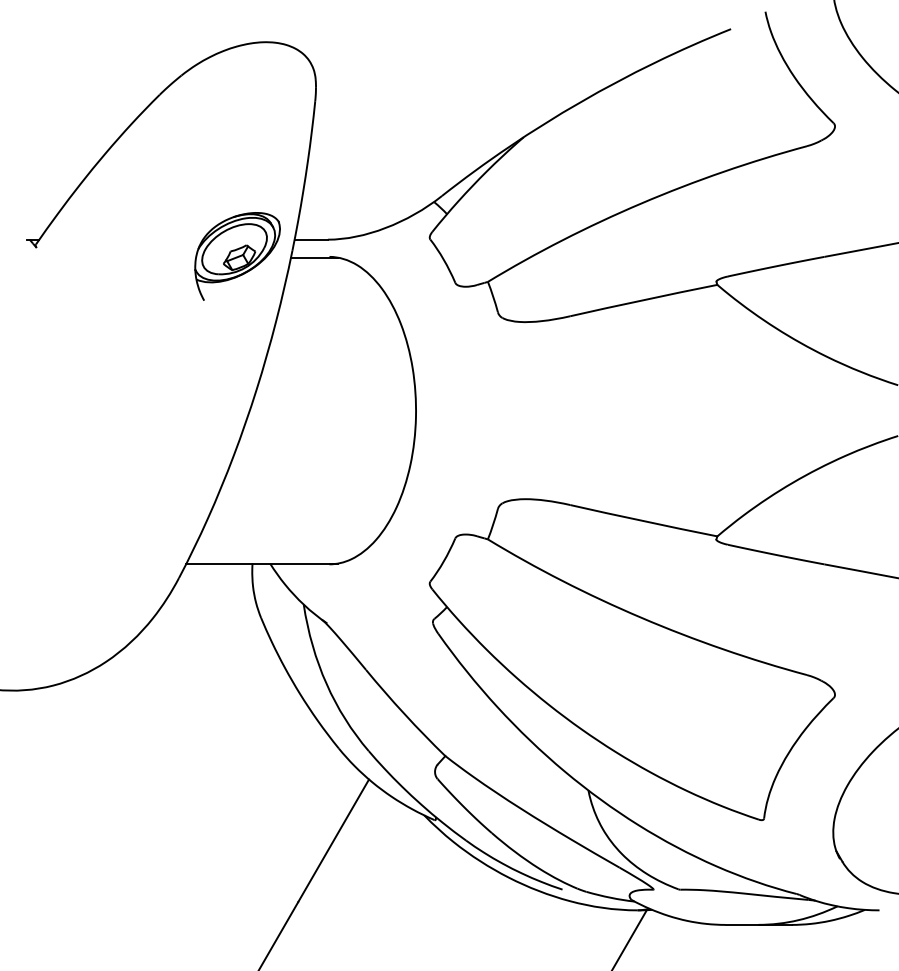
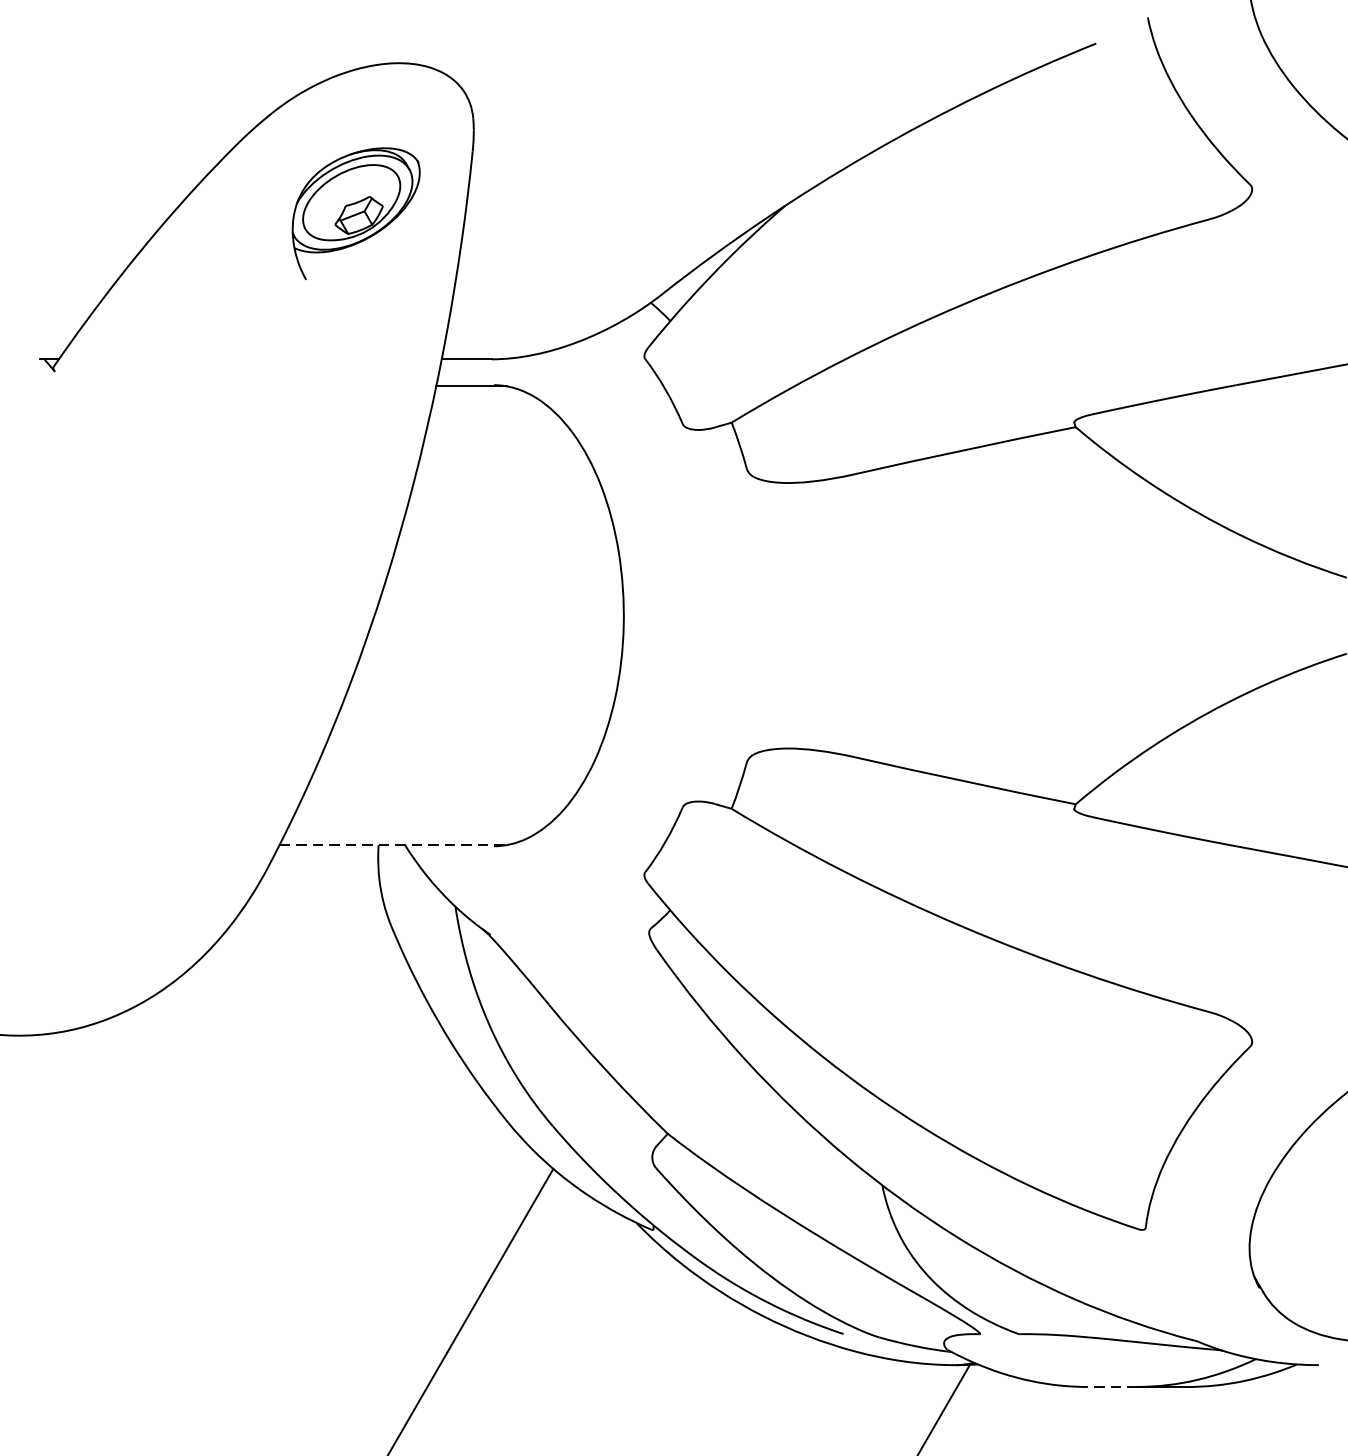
part: (237, 256) -> (356, 213), moved
line: (262, 563) -> (393, 844), solid -> dashed
line: (742, 924) -> (1113, 1386), solid -> dashed

